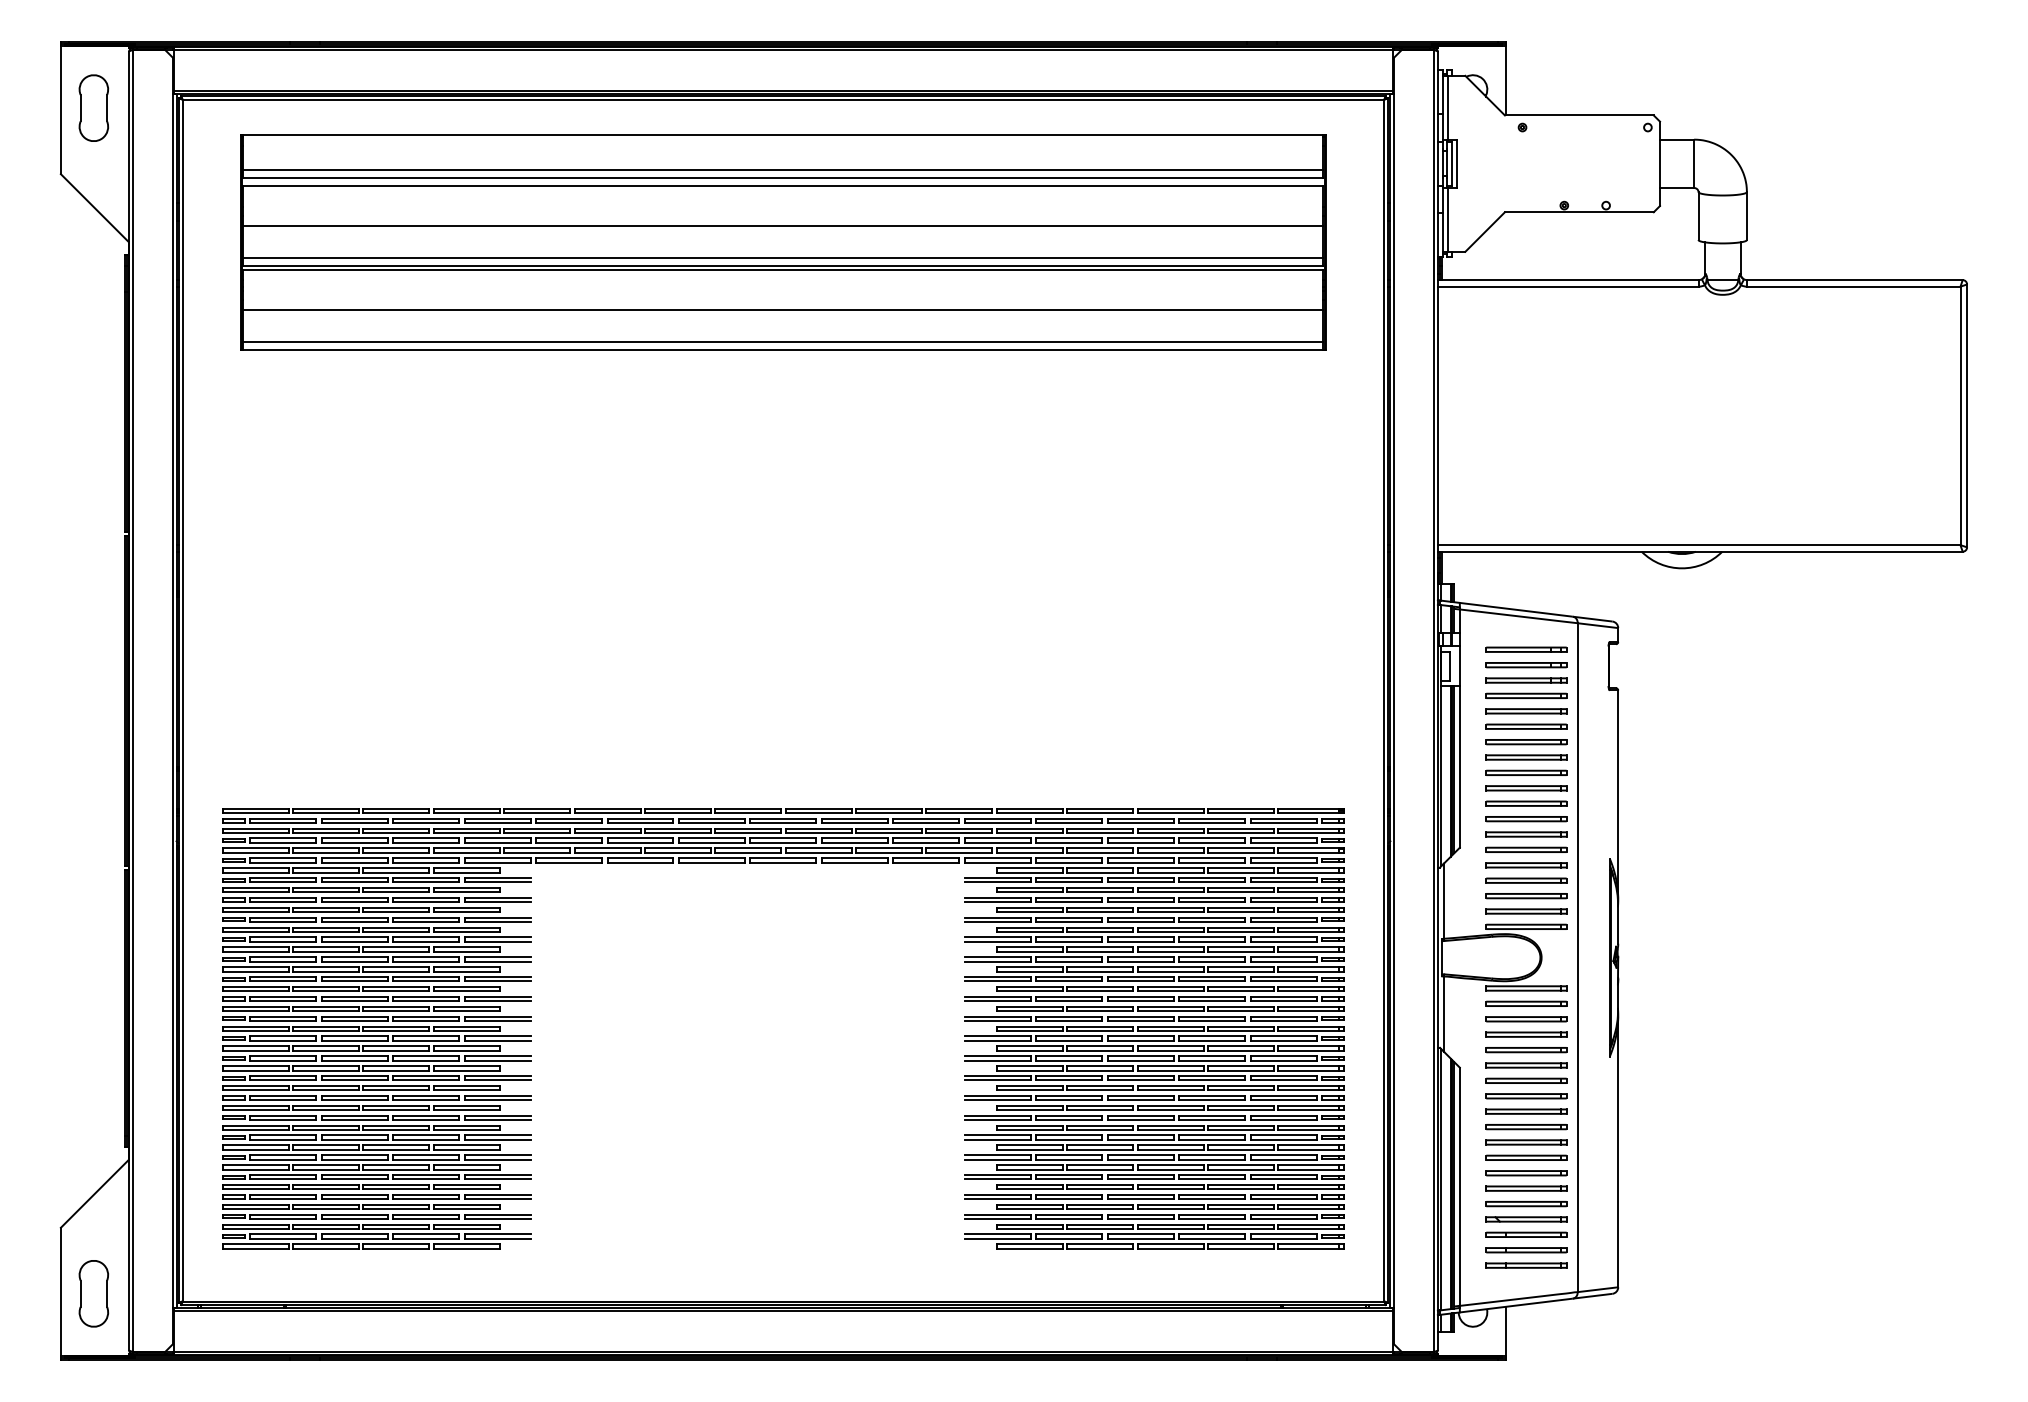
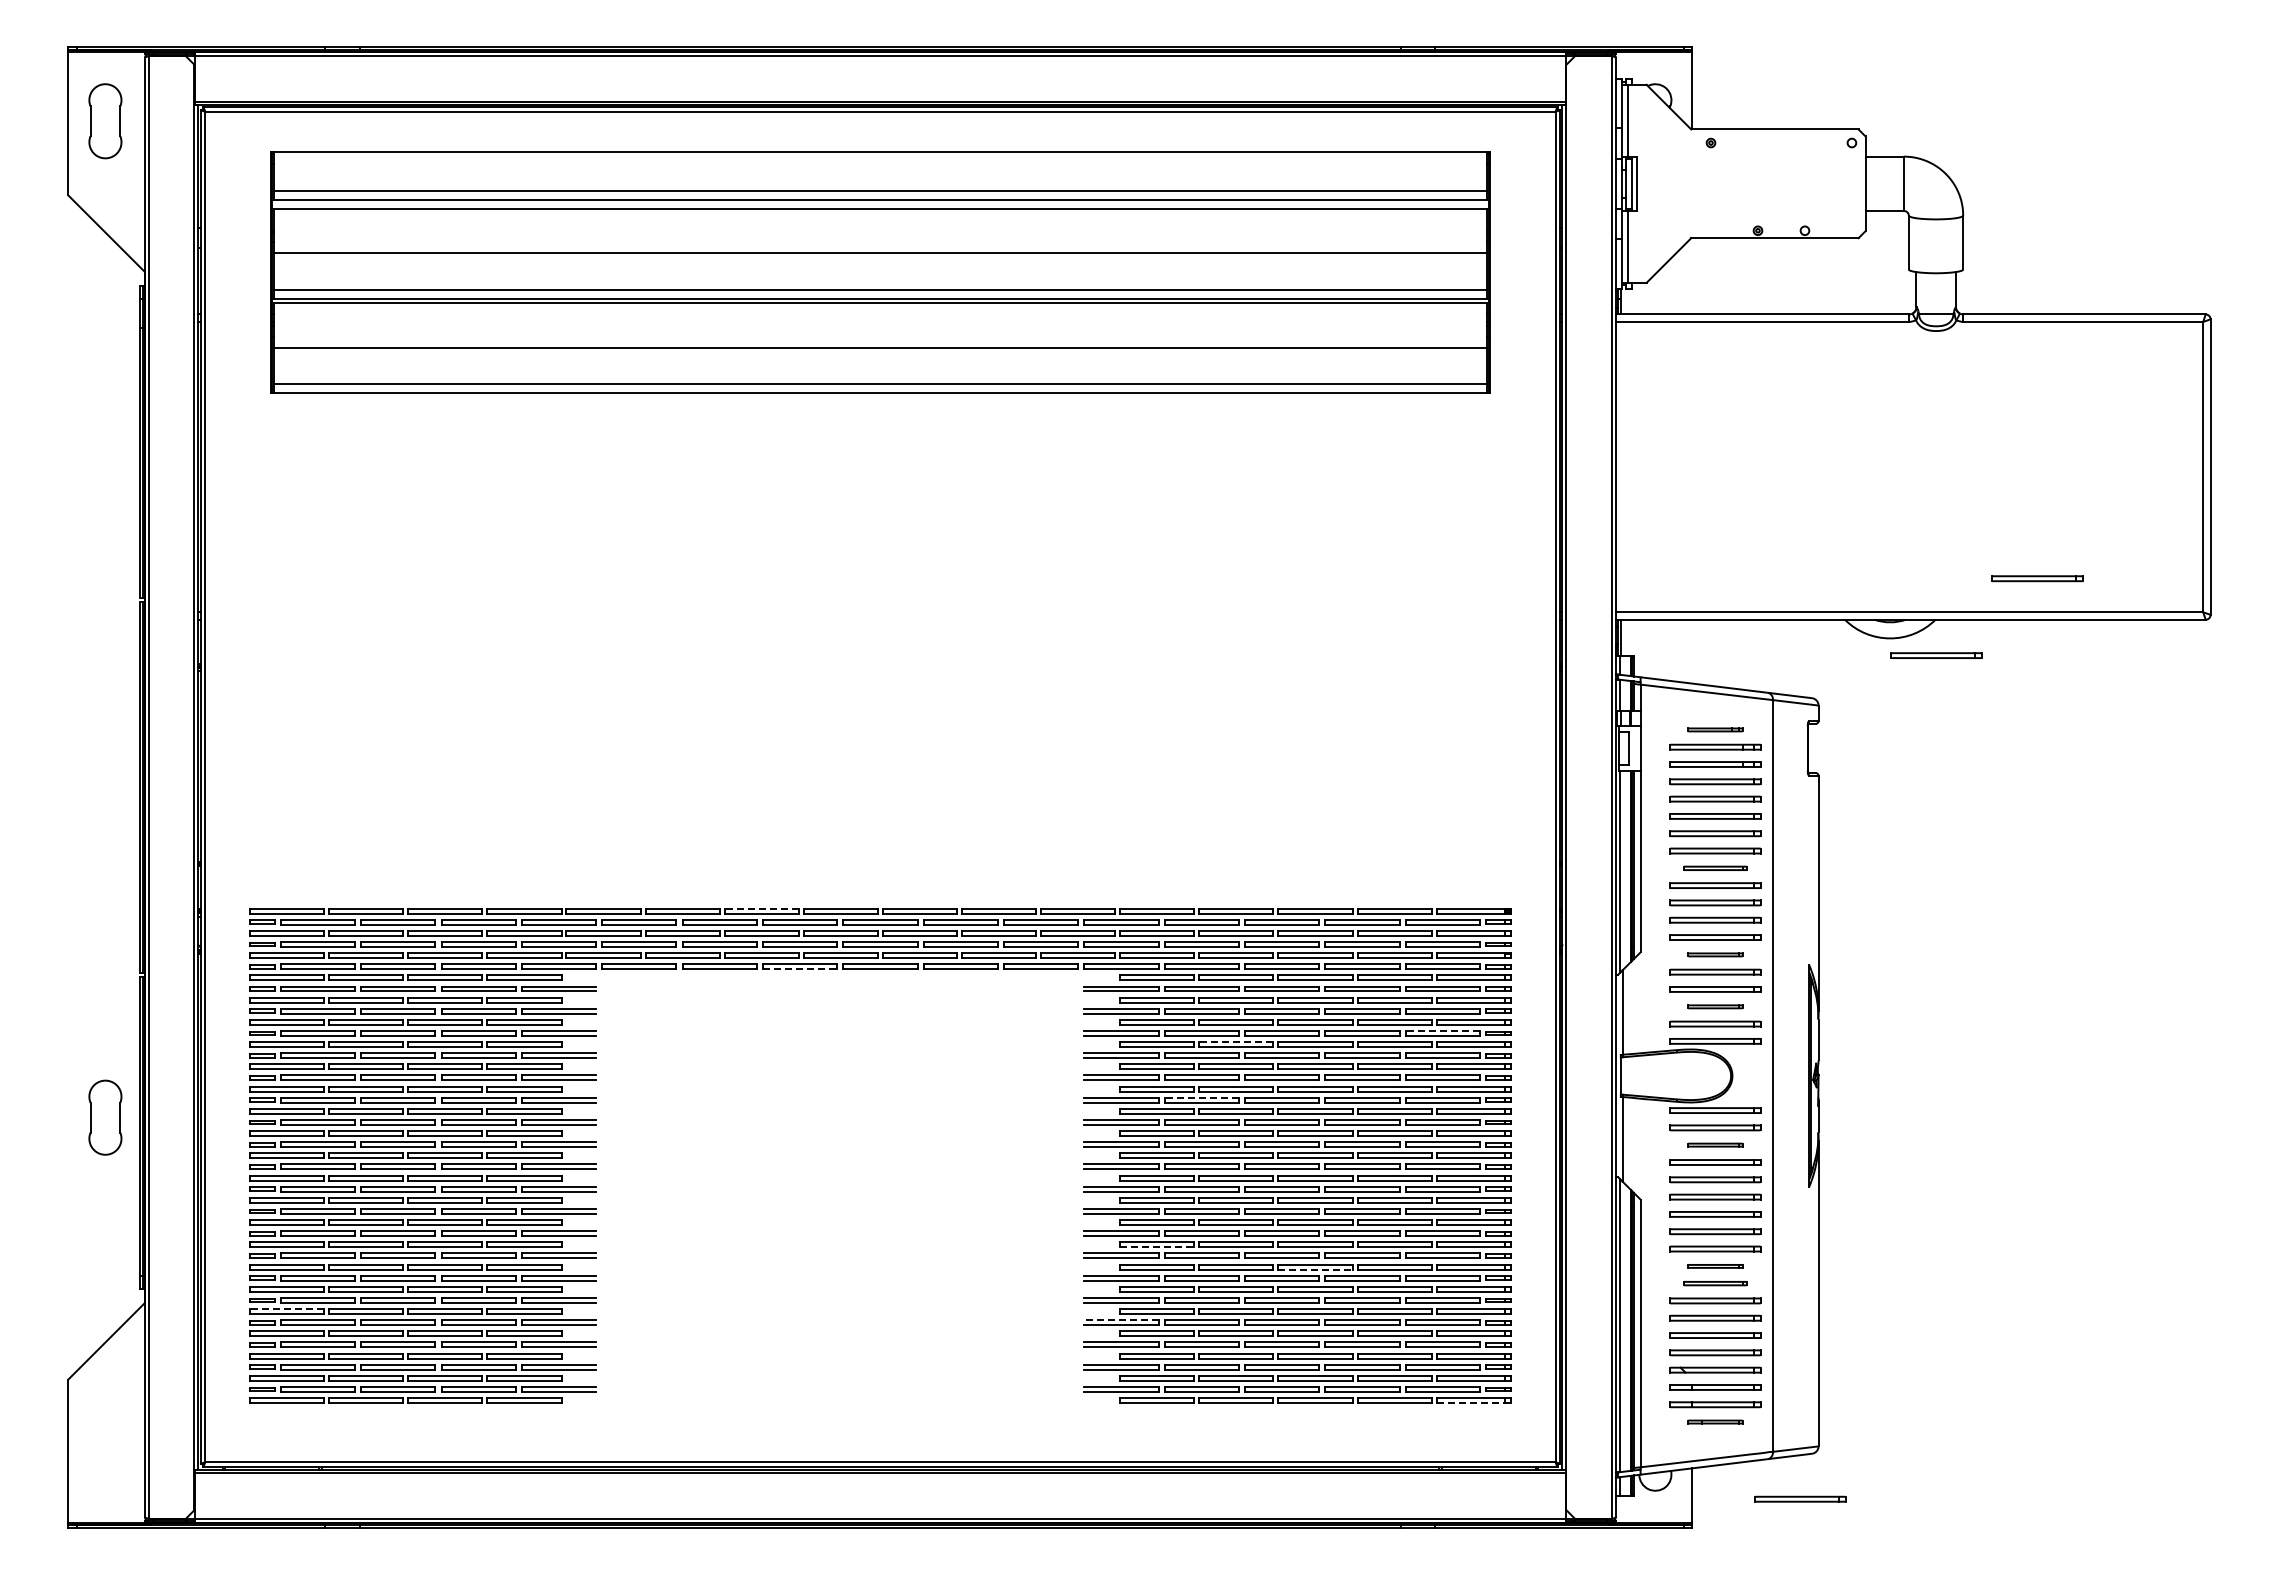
part: (1813, 515) -> (2037, 578), added
part: (1723, 583) -> (1936, 655), added
part: (1526, 649) -> (1715, 729), size x0.6
part: (1526, 773) -> (1715, 868), size x0.7
line: (677, 808) -> (761, 908), solid -> dashed
part: (1526, 849) -> (1715, 954), size x0.6
line: (712, 862) -> (800, 969), solid -> dashed
part: (1526, 895) -> (1715, 1006), size x0.6
line: (1283, 918) -> (1442, 1031), solid -> dashed
line: (1099, 927) -> (1235, 1042), solid -> dashed
line: (1069, 976) -> (1201, 1097), solid -> dashed
part: (1526, 1018) -> (1715, 1144), size x0.6
line: (1030, 1110) -> (1157, 1247), solid -> dashed
part: (1526, 1127) -> (1715, 1266), size x0.6
line: (1170, 1129) -> (1315, 1269), solid -> dashed
part: (1526, 1142) -> (1715, 1283), size x0.7
line: (255, 1165) -> (286, 1309), solid -> dashed
line: (997, 1175) -> (1120, 1320), solid -> dashed
line: (1312, 1249) -> (1474, 1403), solid -> dashed
part: (1526, 1265) -> (1715, 1421), size x0.6
part: (93, 1293) -> (105, 1117), moved
part: (1602, 1333) -> (1800, 1498), added

